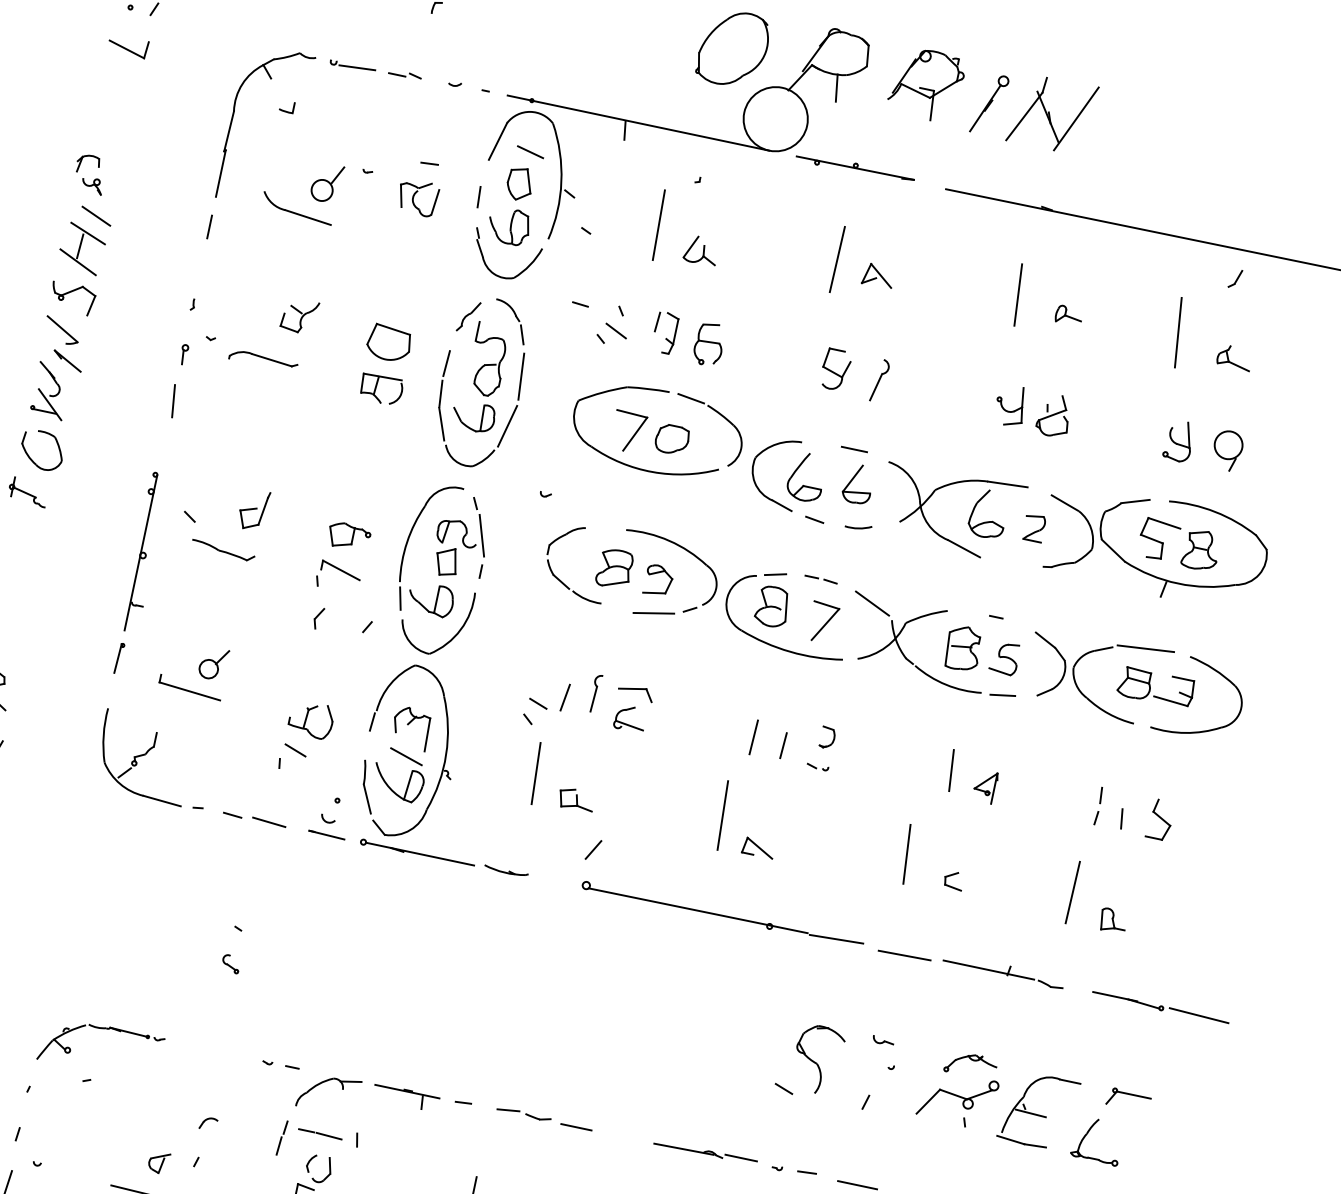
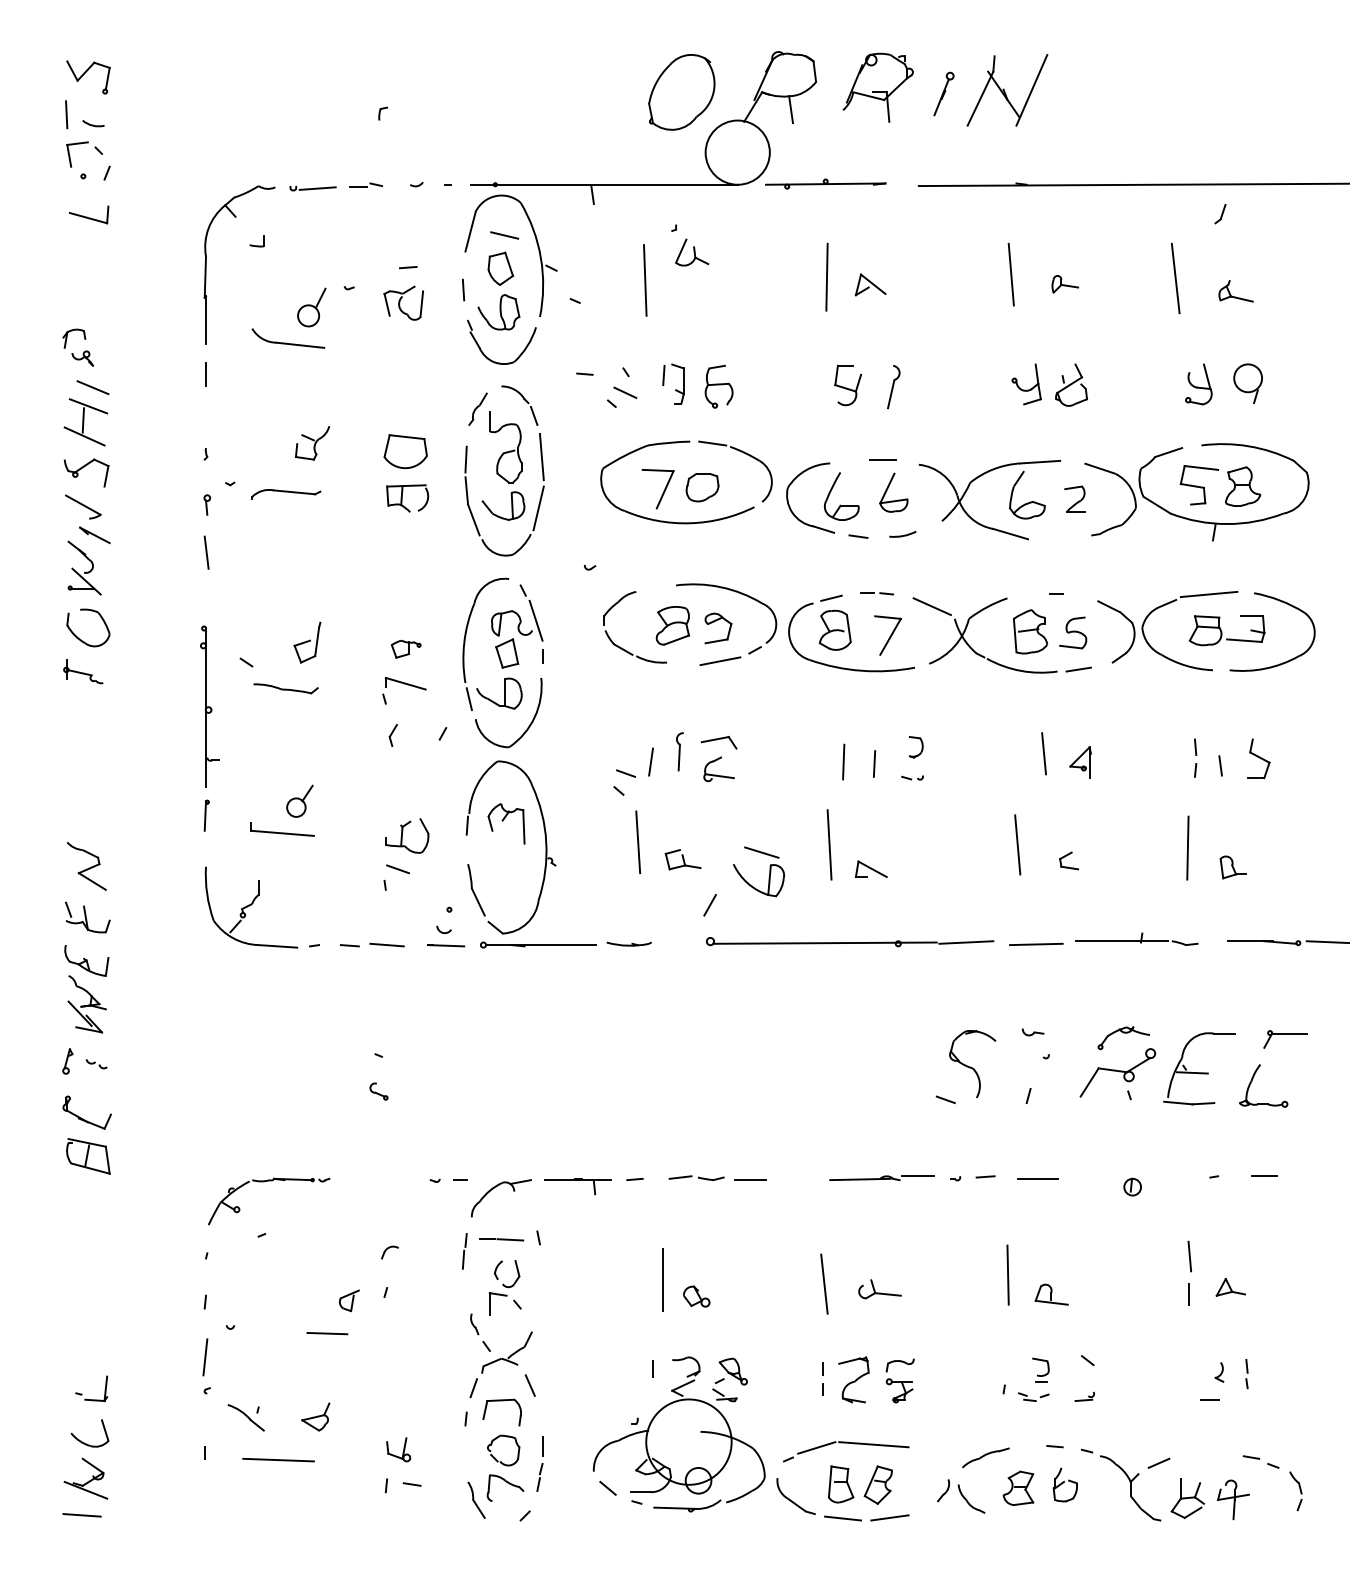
part: (989, 103) -> (943, 93), size x0.7
part: (701, 250) -> (692, 252), moved
part: (348, 536) -> (405, 649), size x0.7
part: (410, 776) -> (769, 871), moved

